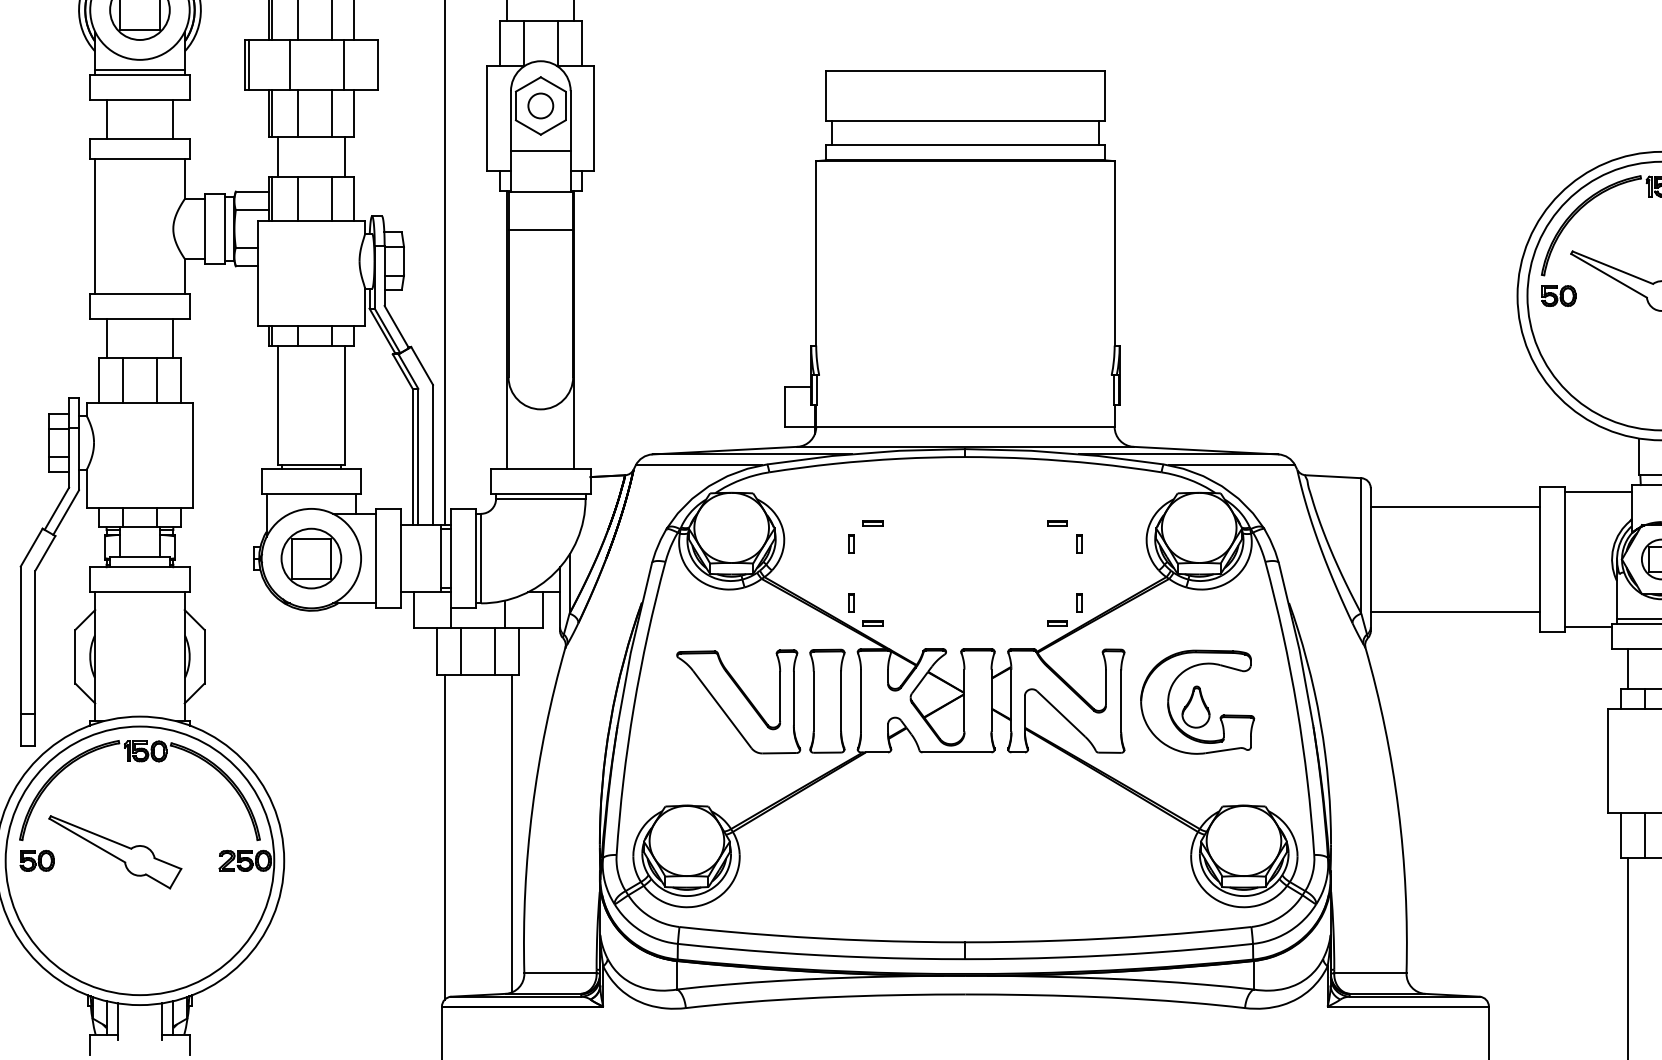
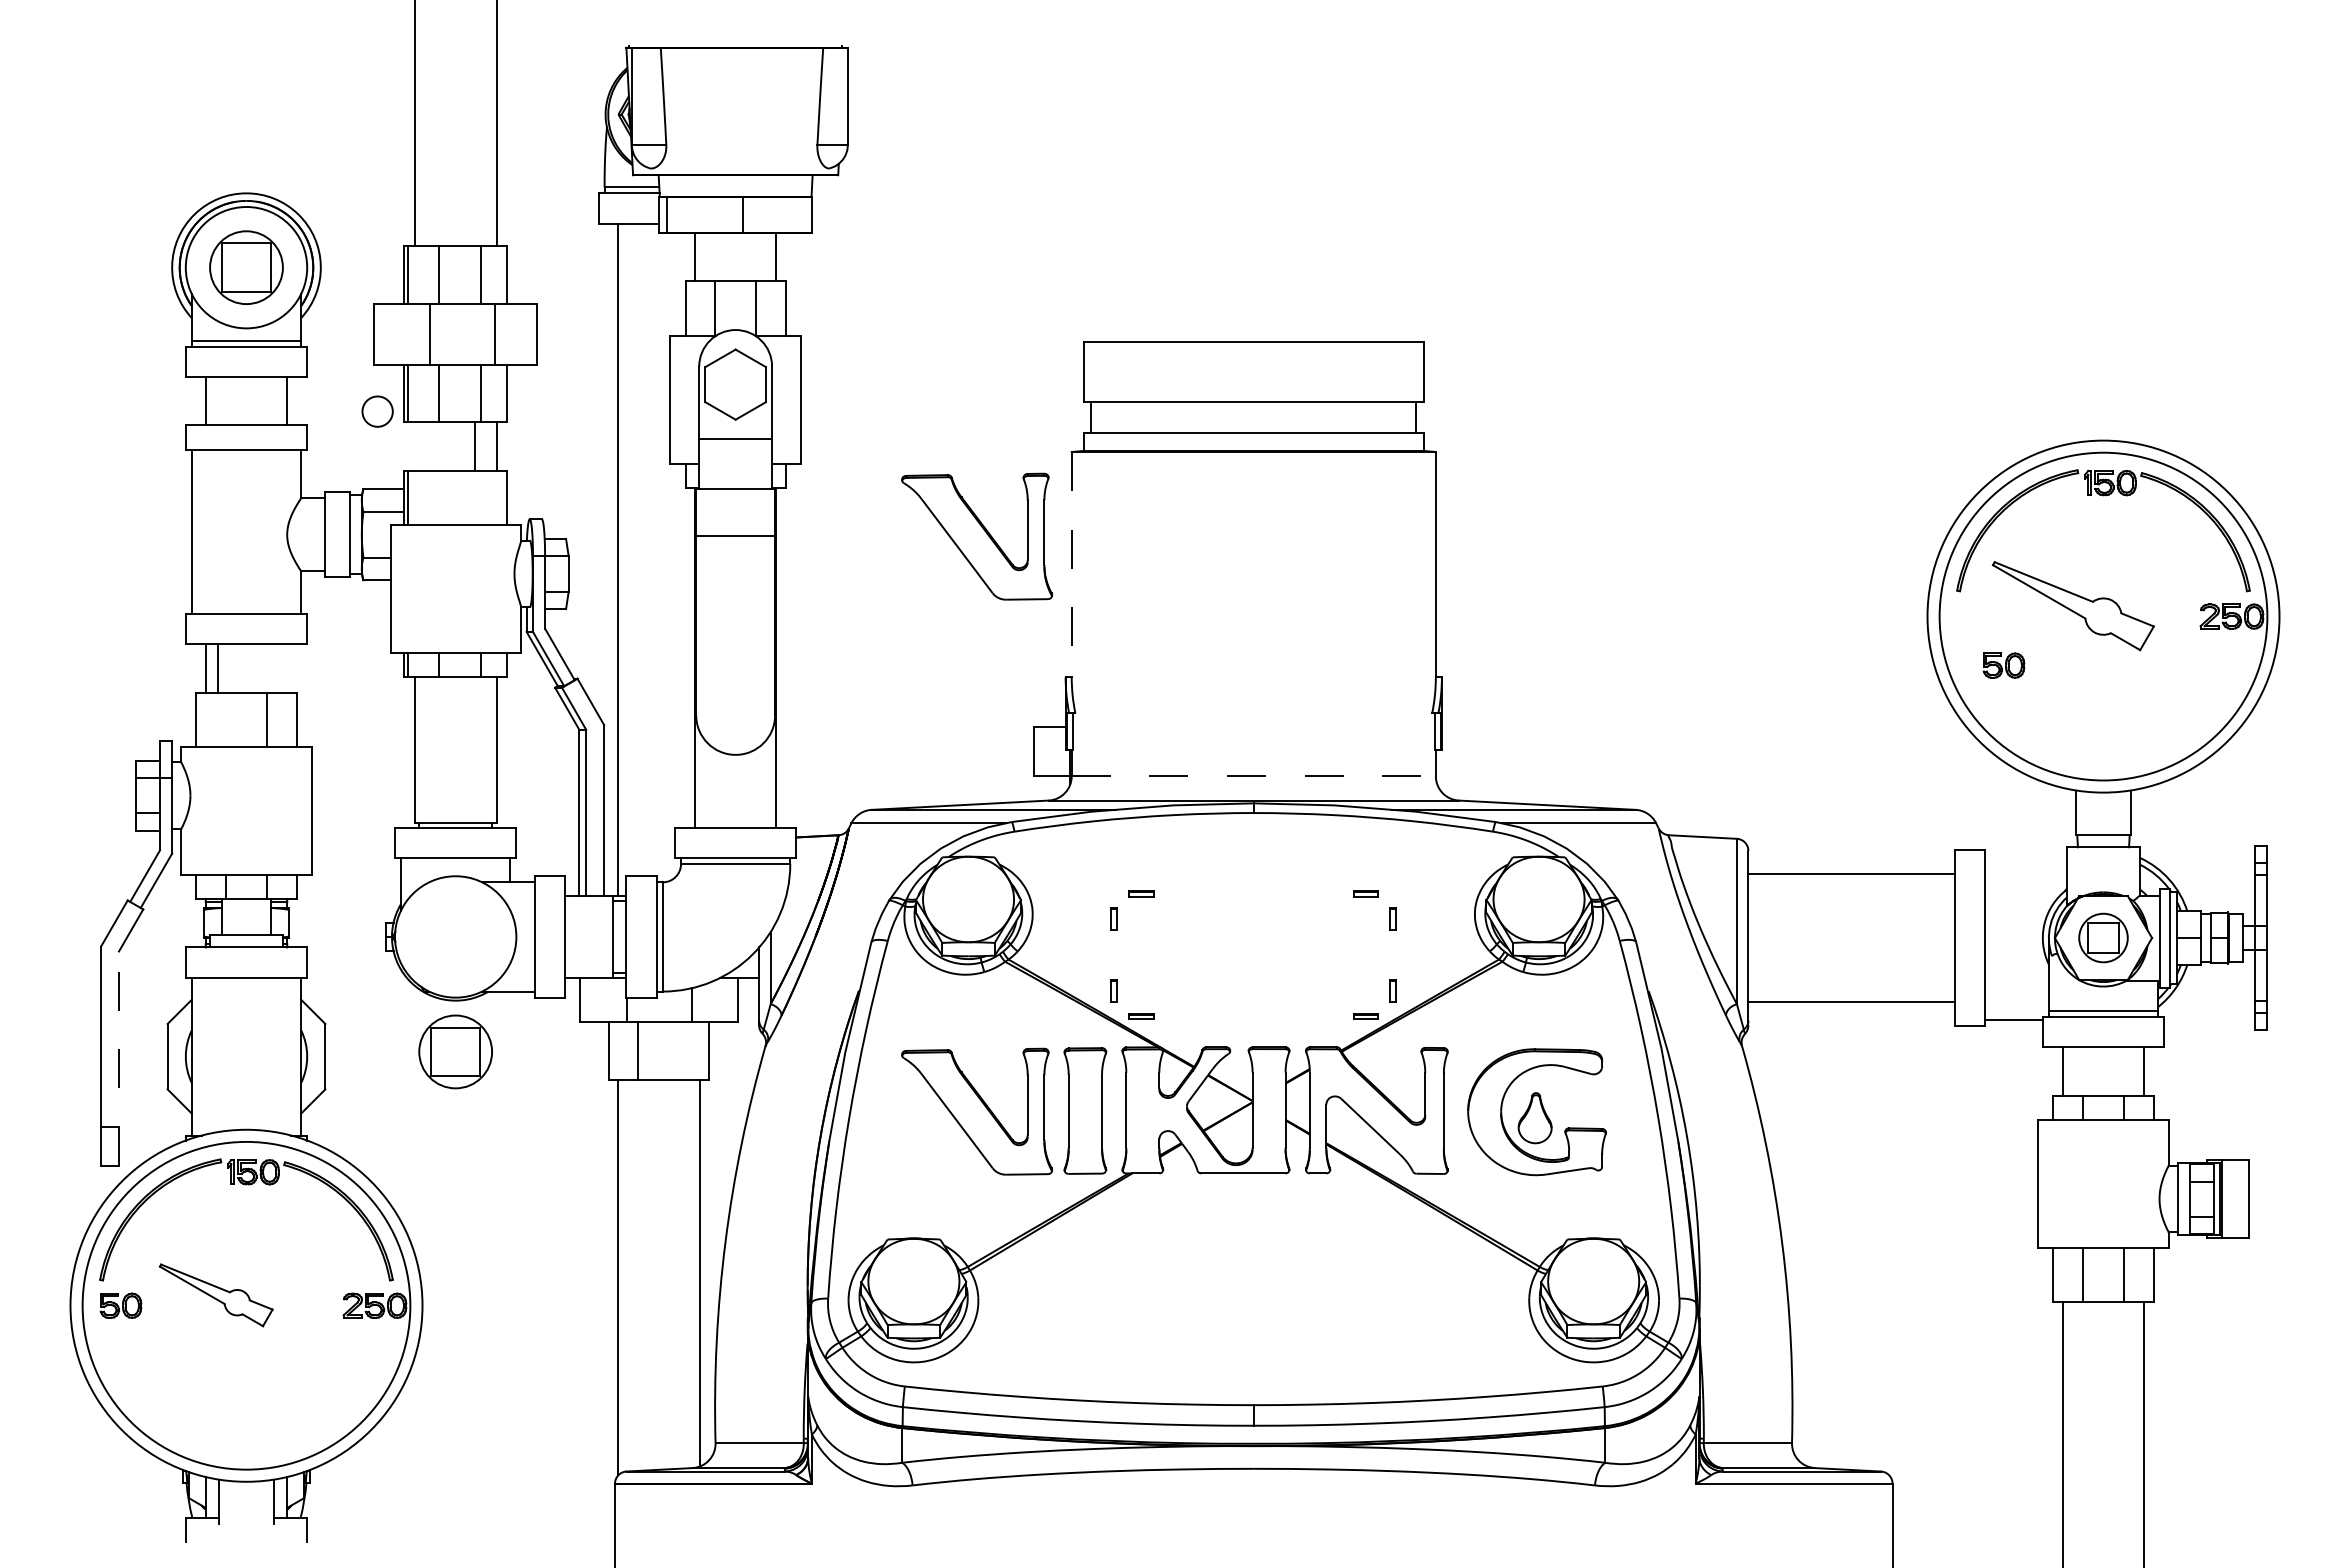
line: (248, 64) -> (379, 333), removed
circle: (540, 105) -> (377, 411), moved
line: (277, 156) -> (474, 446), moved
line: (298, 198) -> (439, 497), removed
line: (331, 198) -> (480, 497), removed
part: (739, 230) -> (977, 536), added
line: (816, 253) -> (1071, 564), solid -> dashed
part: (1558, 295) -> (2003, 665), moved
line: (173, 337) -> (218, 667), moved
line: (122, 380) -> (225, 719), removed
line: (966, 427) -> (1254, 776), solid -> dashed
line: (1598, 492) -> (2026, 856), removed
part: (311, 558) -> (455, 1051), moved
line: (494, 651) -> (679, 1050), removed
line: (35, 658) -> (119, 1058), solid -> dashed
part: (114, 852) -> (215, 1295), size x0.7

